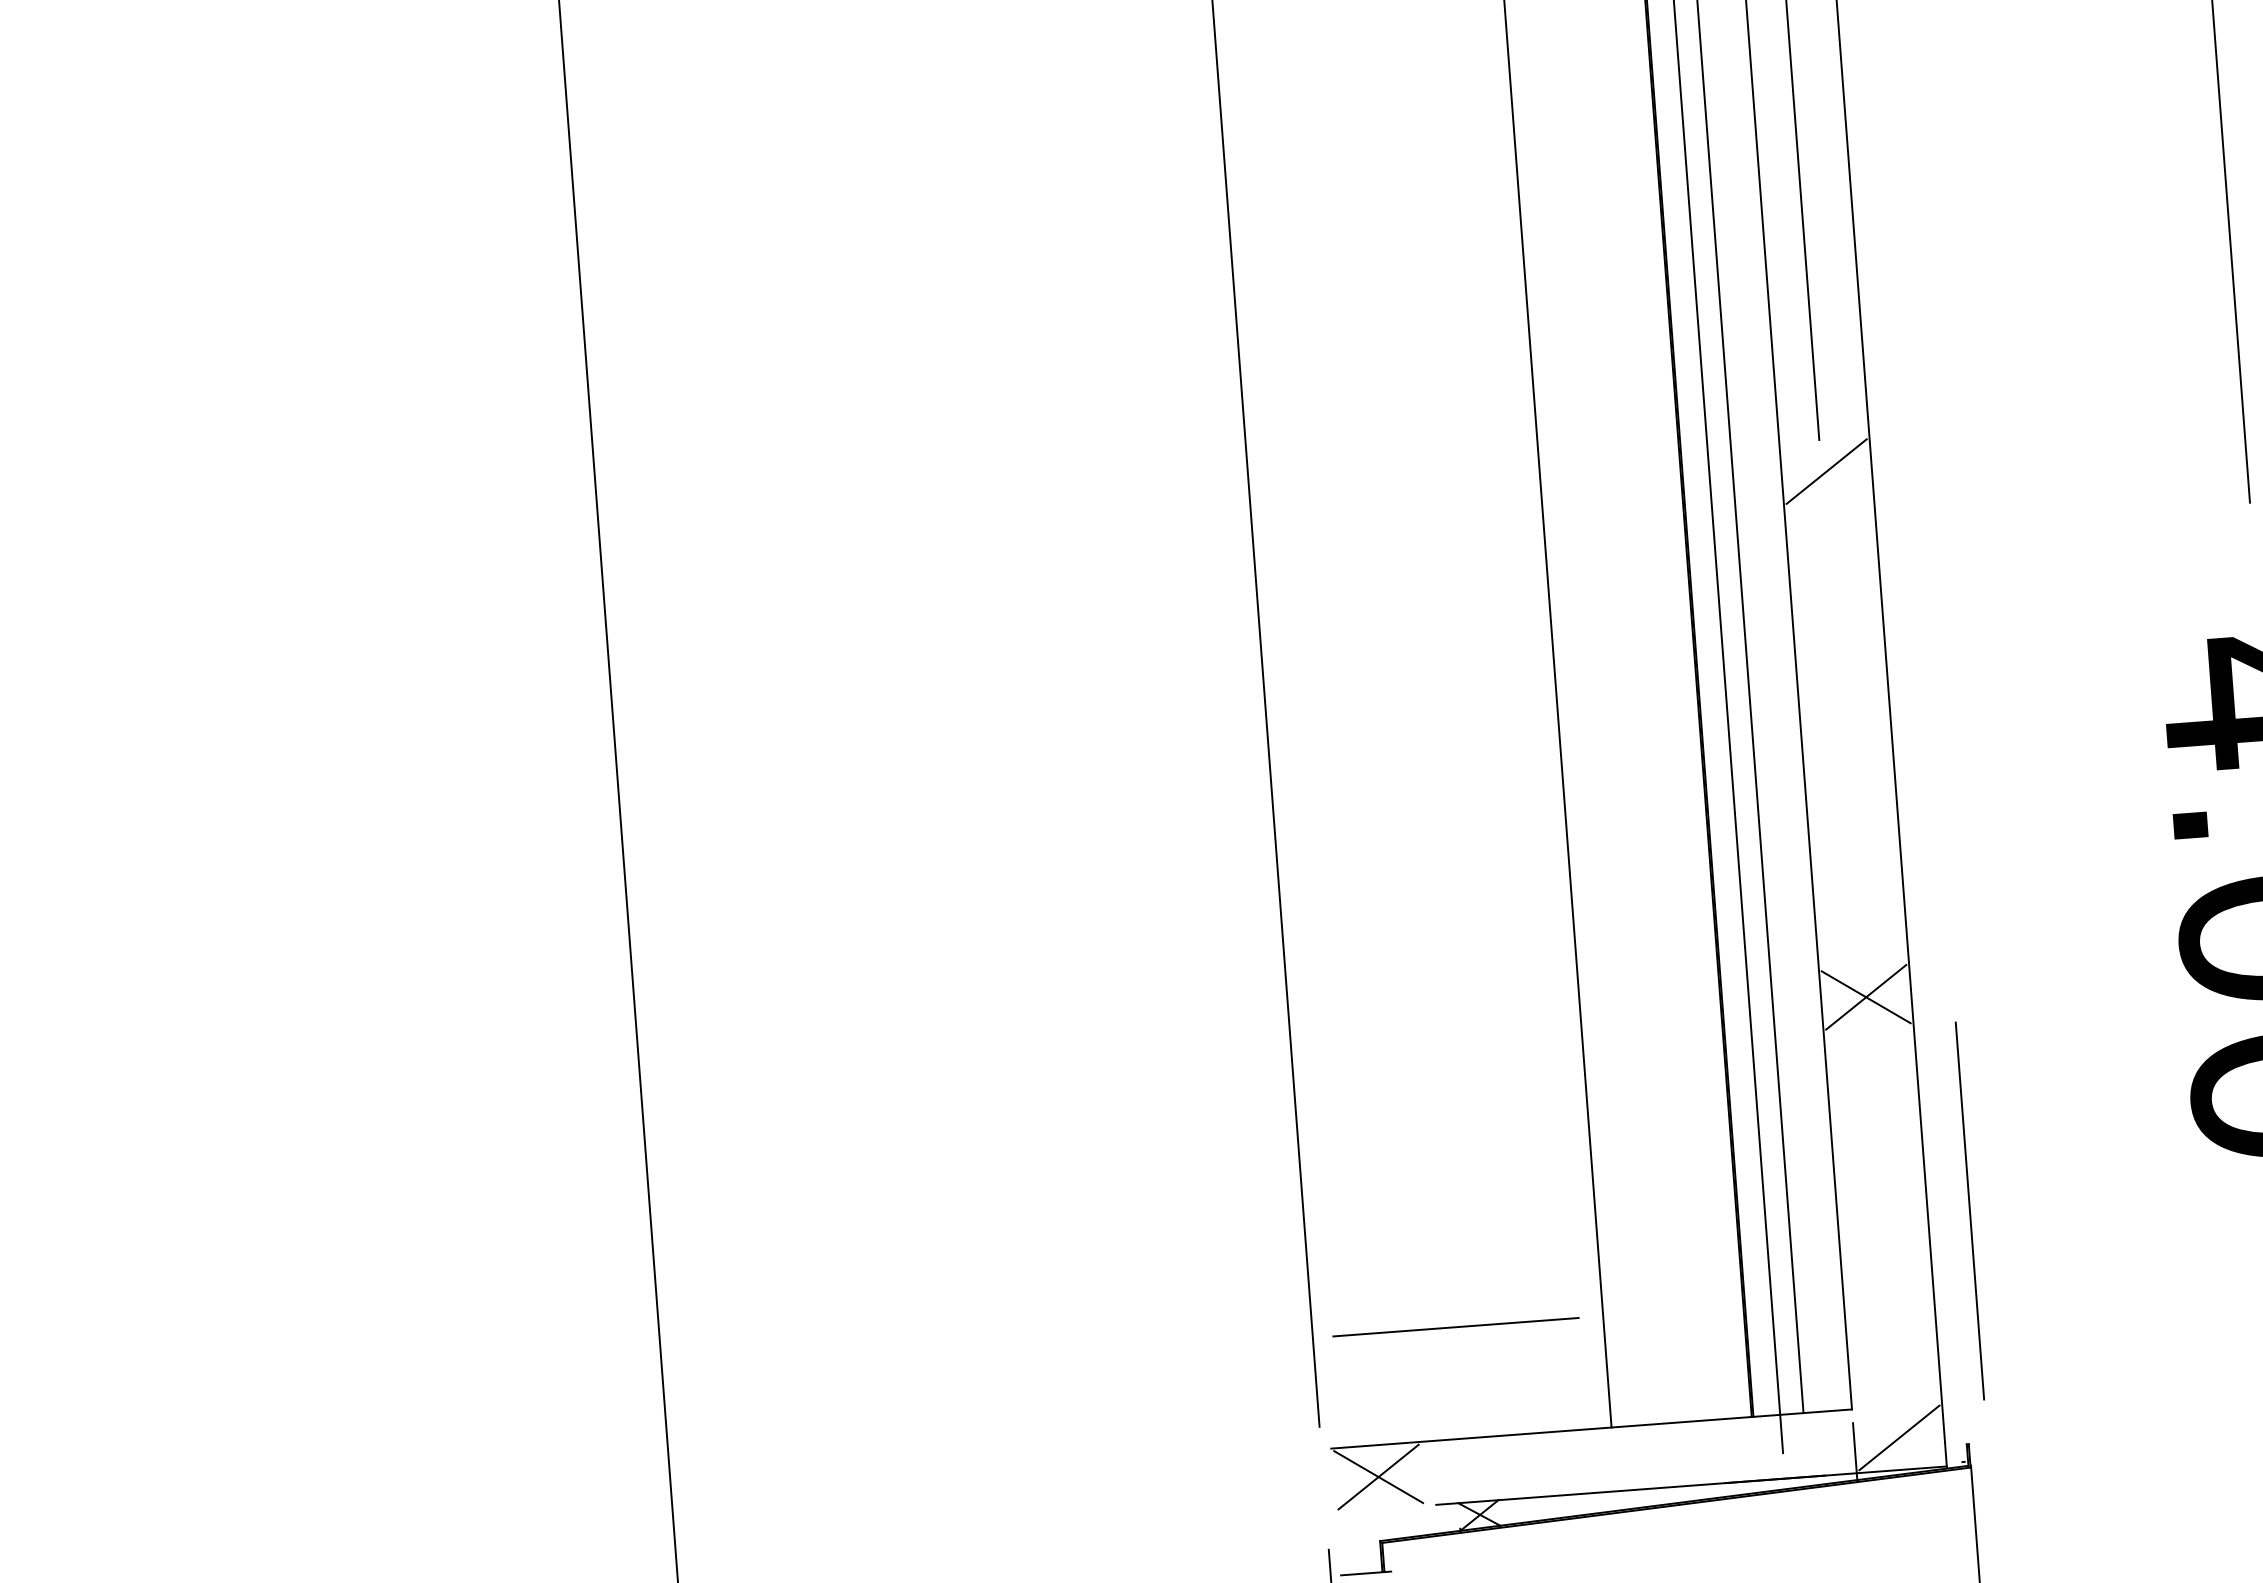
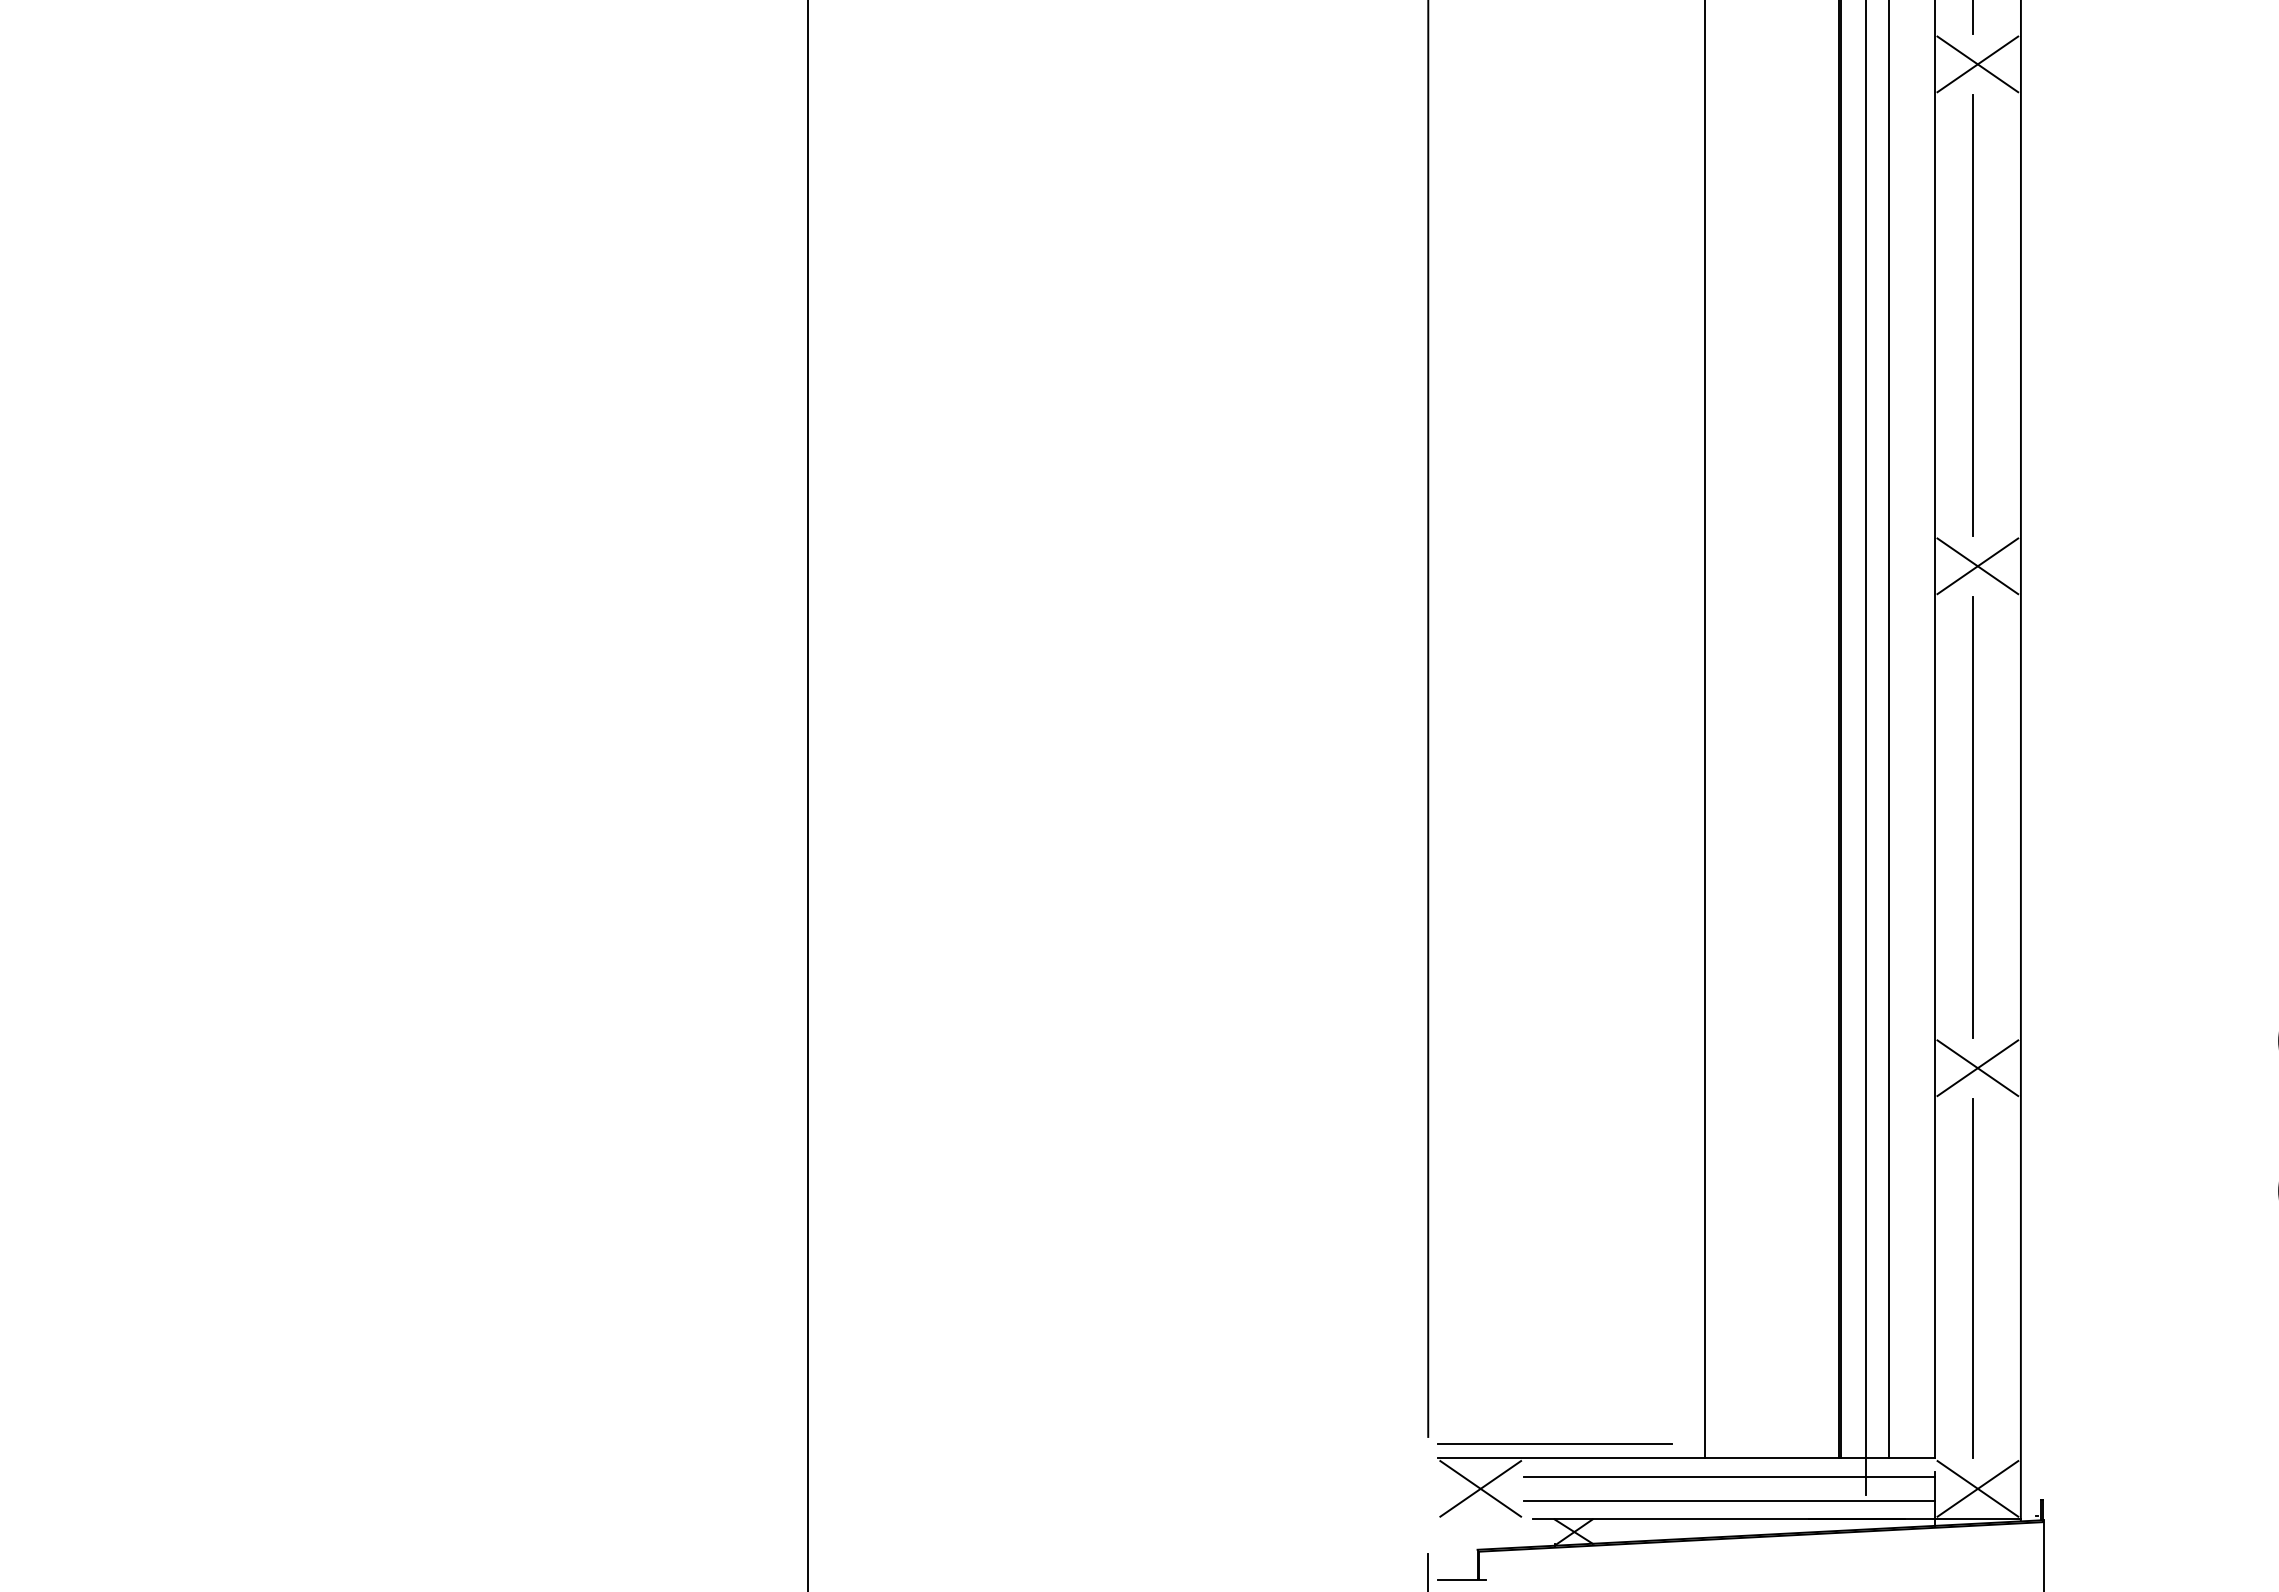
line: (1826, 471) -> (1977, 566), added
line: (1840, 735) -> (1972, 817), added
line: (1969, 1211) -> (1972, 1278), moved
line: (1455, 1326) -> (1554, 1443), moved
line: (1898, 1437) -> (1977, 1488), added
line: (1637, 1445) -> (1728, 1477), added
line: (1639, 1469) -> (1728, 1500), added

